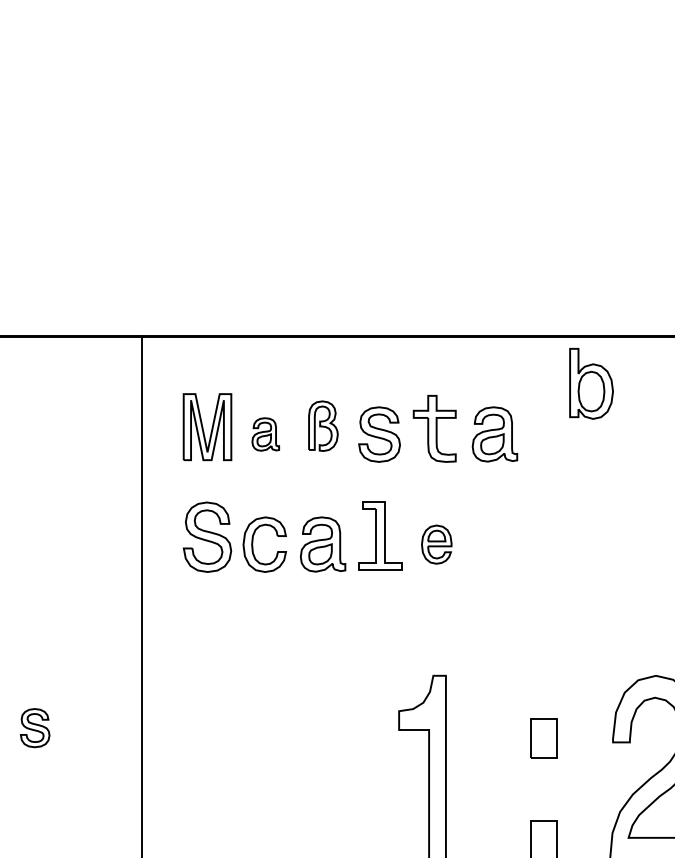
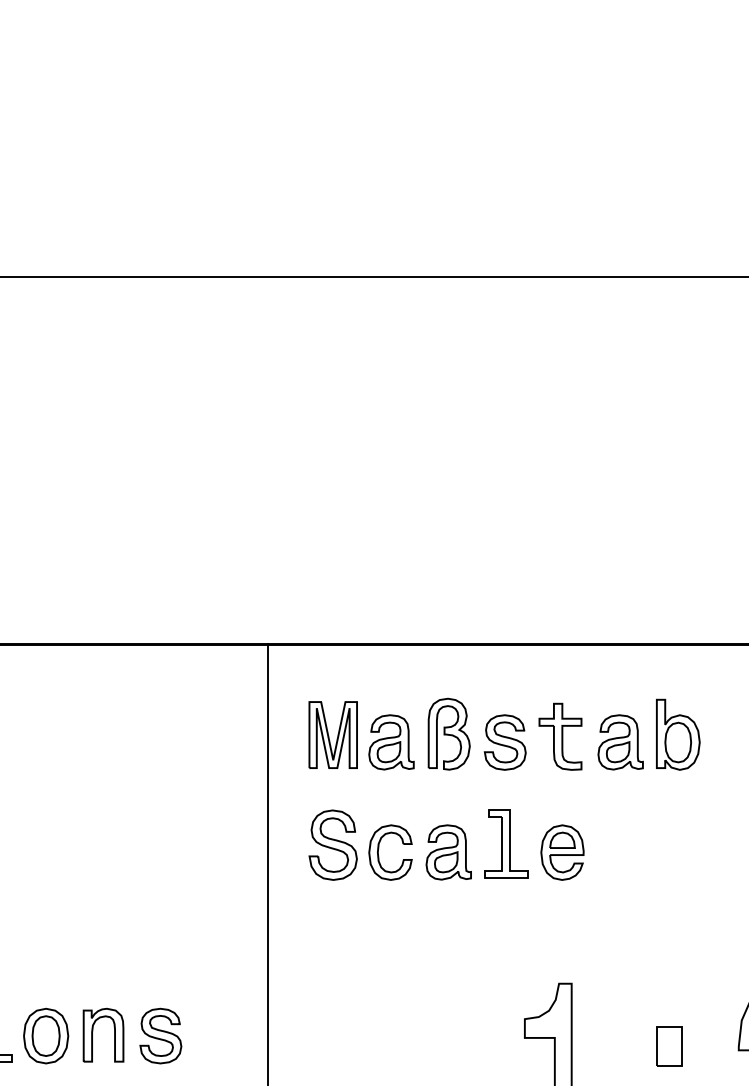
part: (591, 383) -> (678, 734), moved
part: (322, 425) -> (448, 733), size x1.43
part: (265, 434) -> (391, 742), size x1.67
part: (436, 544) -> (562, 852), size x1.43
part: (34, 727) -> (160, 1035), size x1.43

